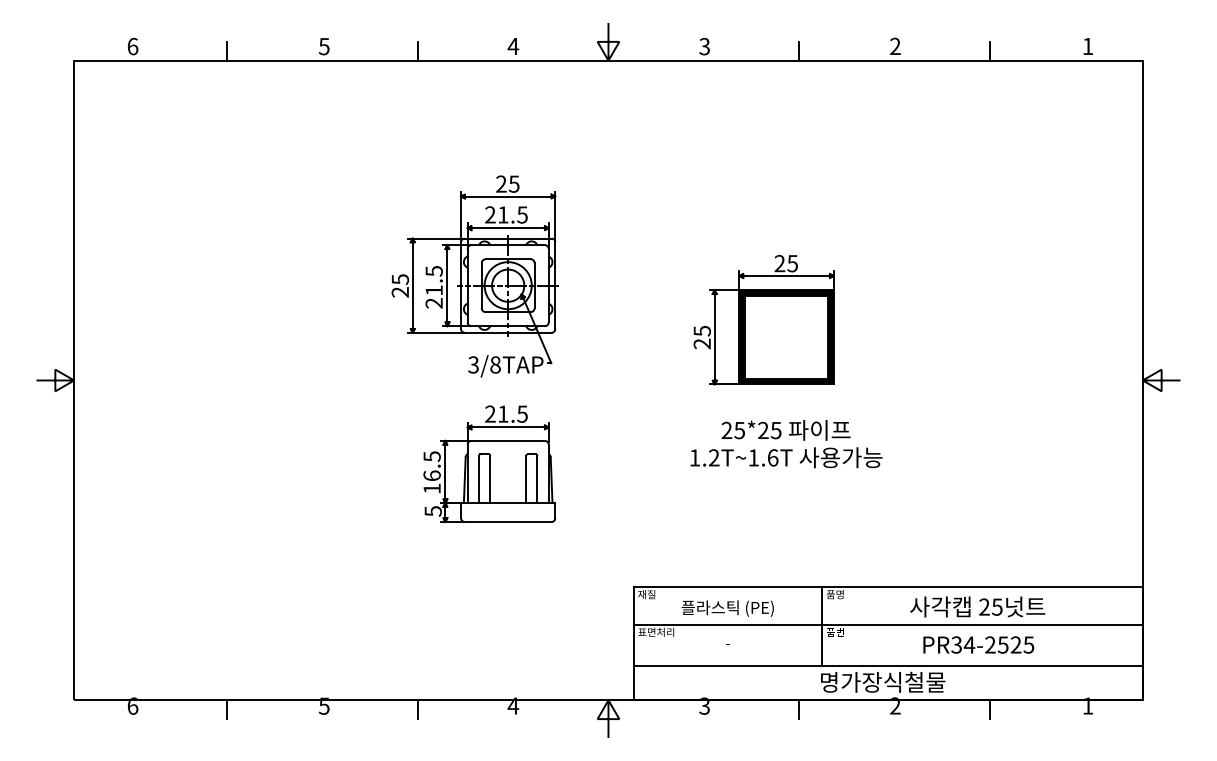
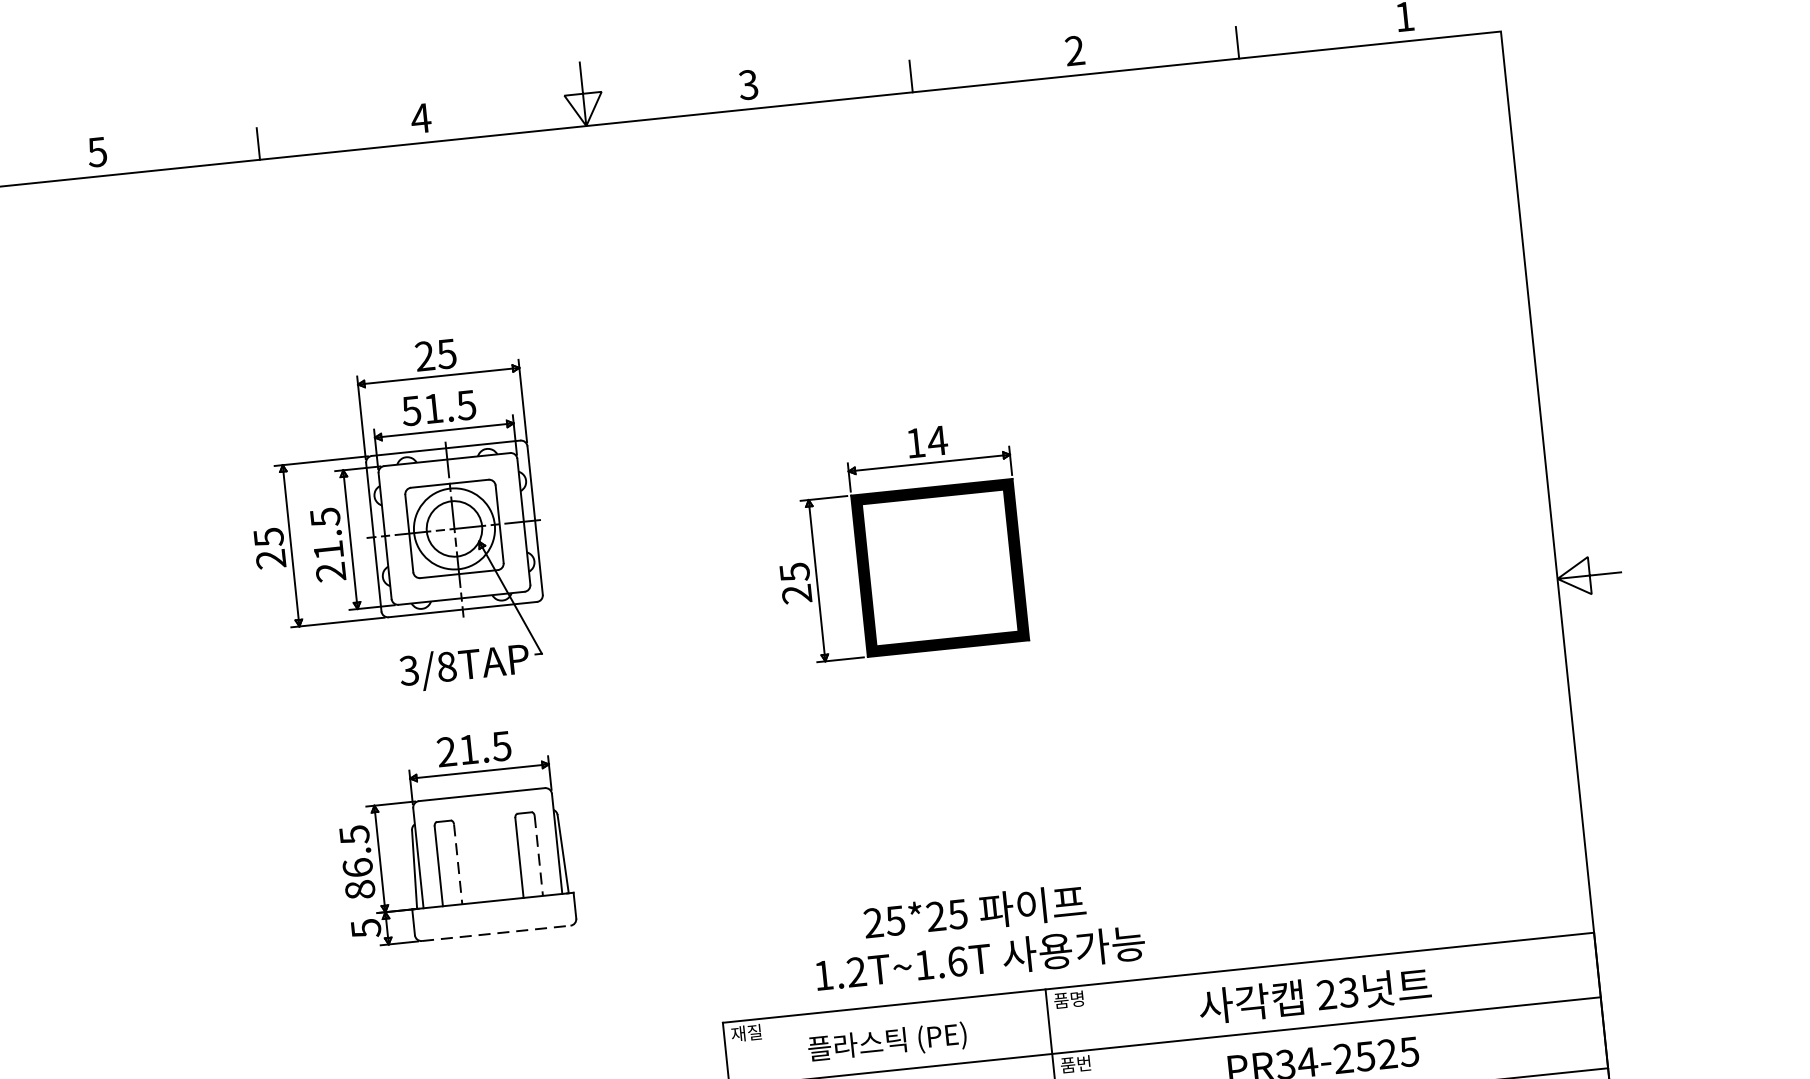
text: (490, 214) -> (411, 410), 21.5 -> 51.5
text: (786, 263) -> (926, 441), 25 -> 14
text: (786, 444) -> (978, 936), moved
line: (490, 480) -> (458, 865), solid -> dashed
line: (537, 480) -> (539, 857), solid -> dashed
text: (431, 488) -> (359, 889), 16.5 -> 86.5
line: (508, 521) -> (496, 932), solid -> dashed
text: (997, 606) -> (1348, 991), 25 -> 23

